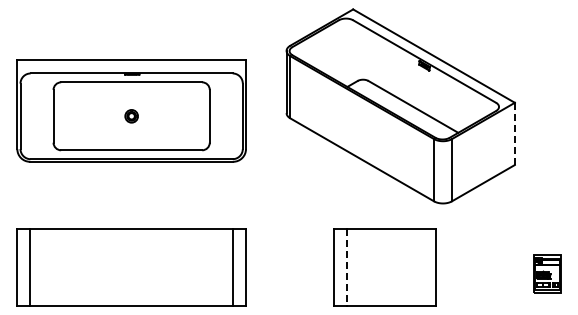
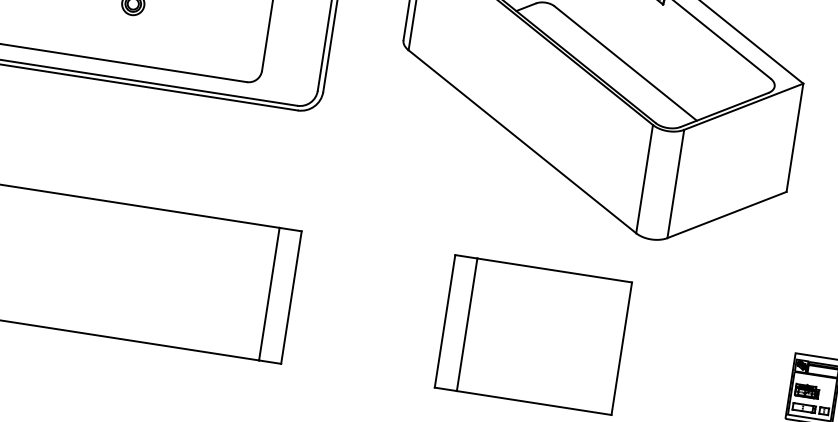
line: (514, 133) -> (794, 136), dashed -> solid
line: (347, 267) -> (467, 325), dashed -> solid

